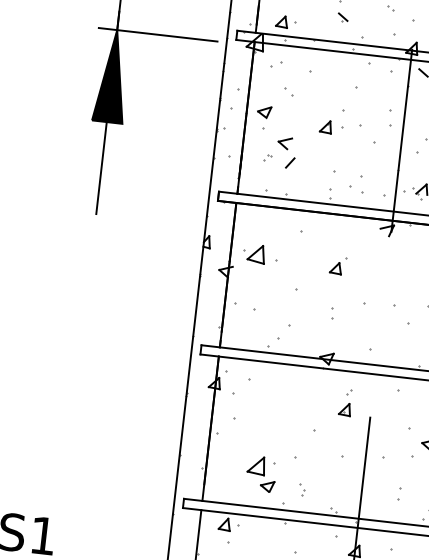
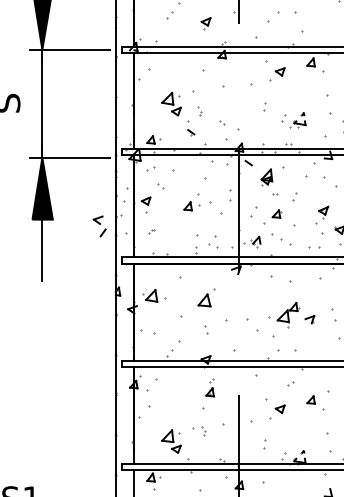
part: (285, 152) -> (99, 226), moved
part: (337, 265) -> (206, 297), size x1.6
part: (344, 402) -> (209, 387), moved
part: (301, 490) -> (203, 431), moved

